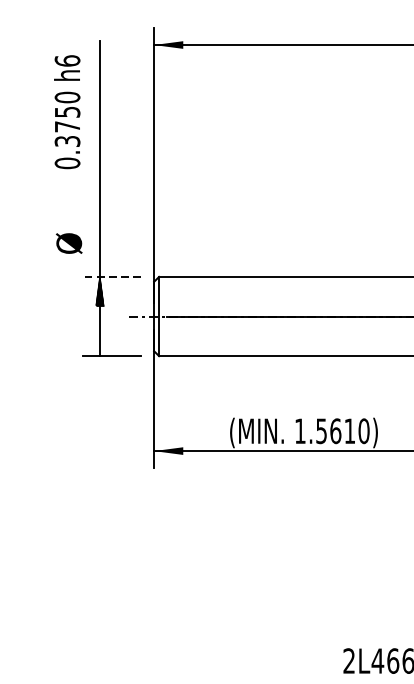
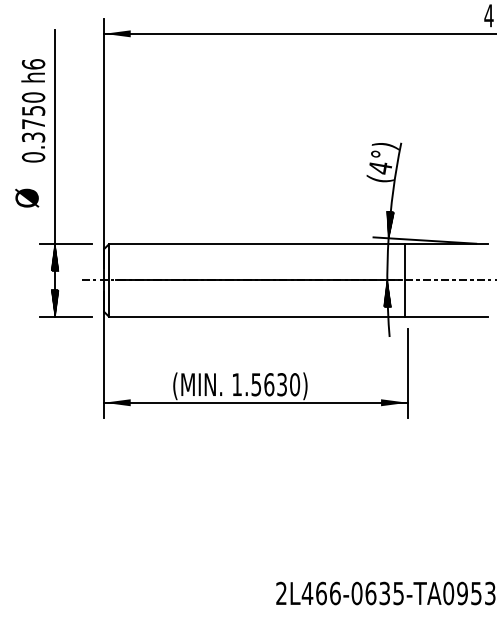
text: (67, 111) -> (33, 110), moved
text: (69, 242) -> (27, 197), moved
line: (111, 276) -> (65, 244), dashed -> solid
hatch: (99, 341) -> (54, 303), added
text: (349, 431) -> (281, 384), 1.5610) -> 1.5630)

